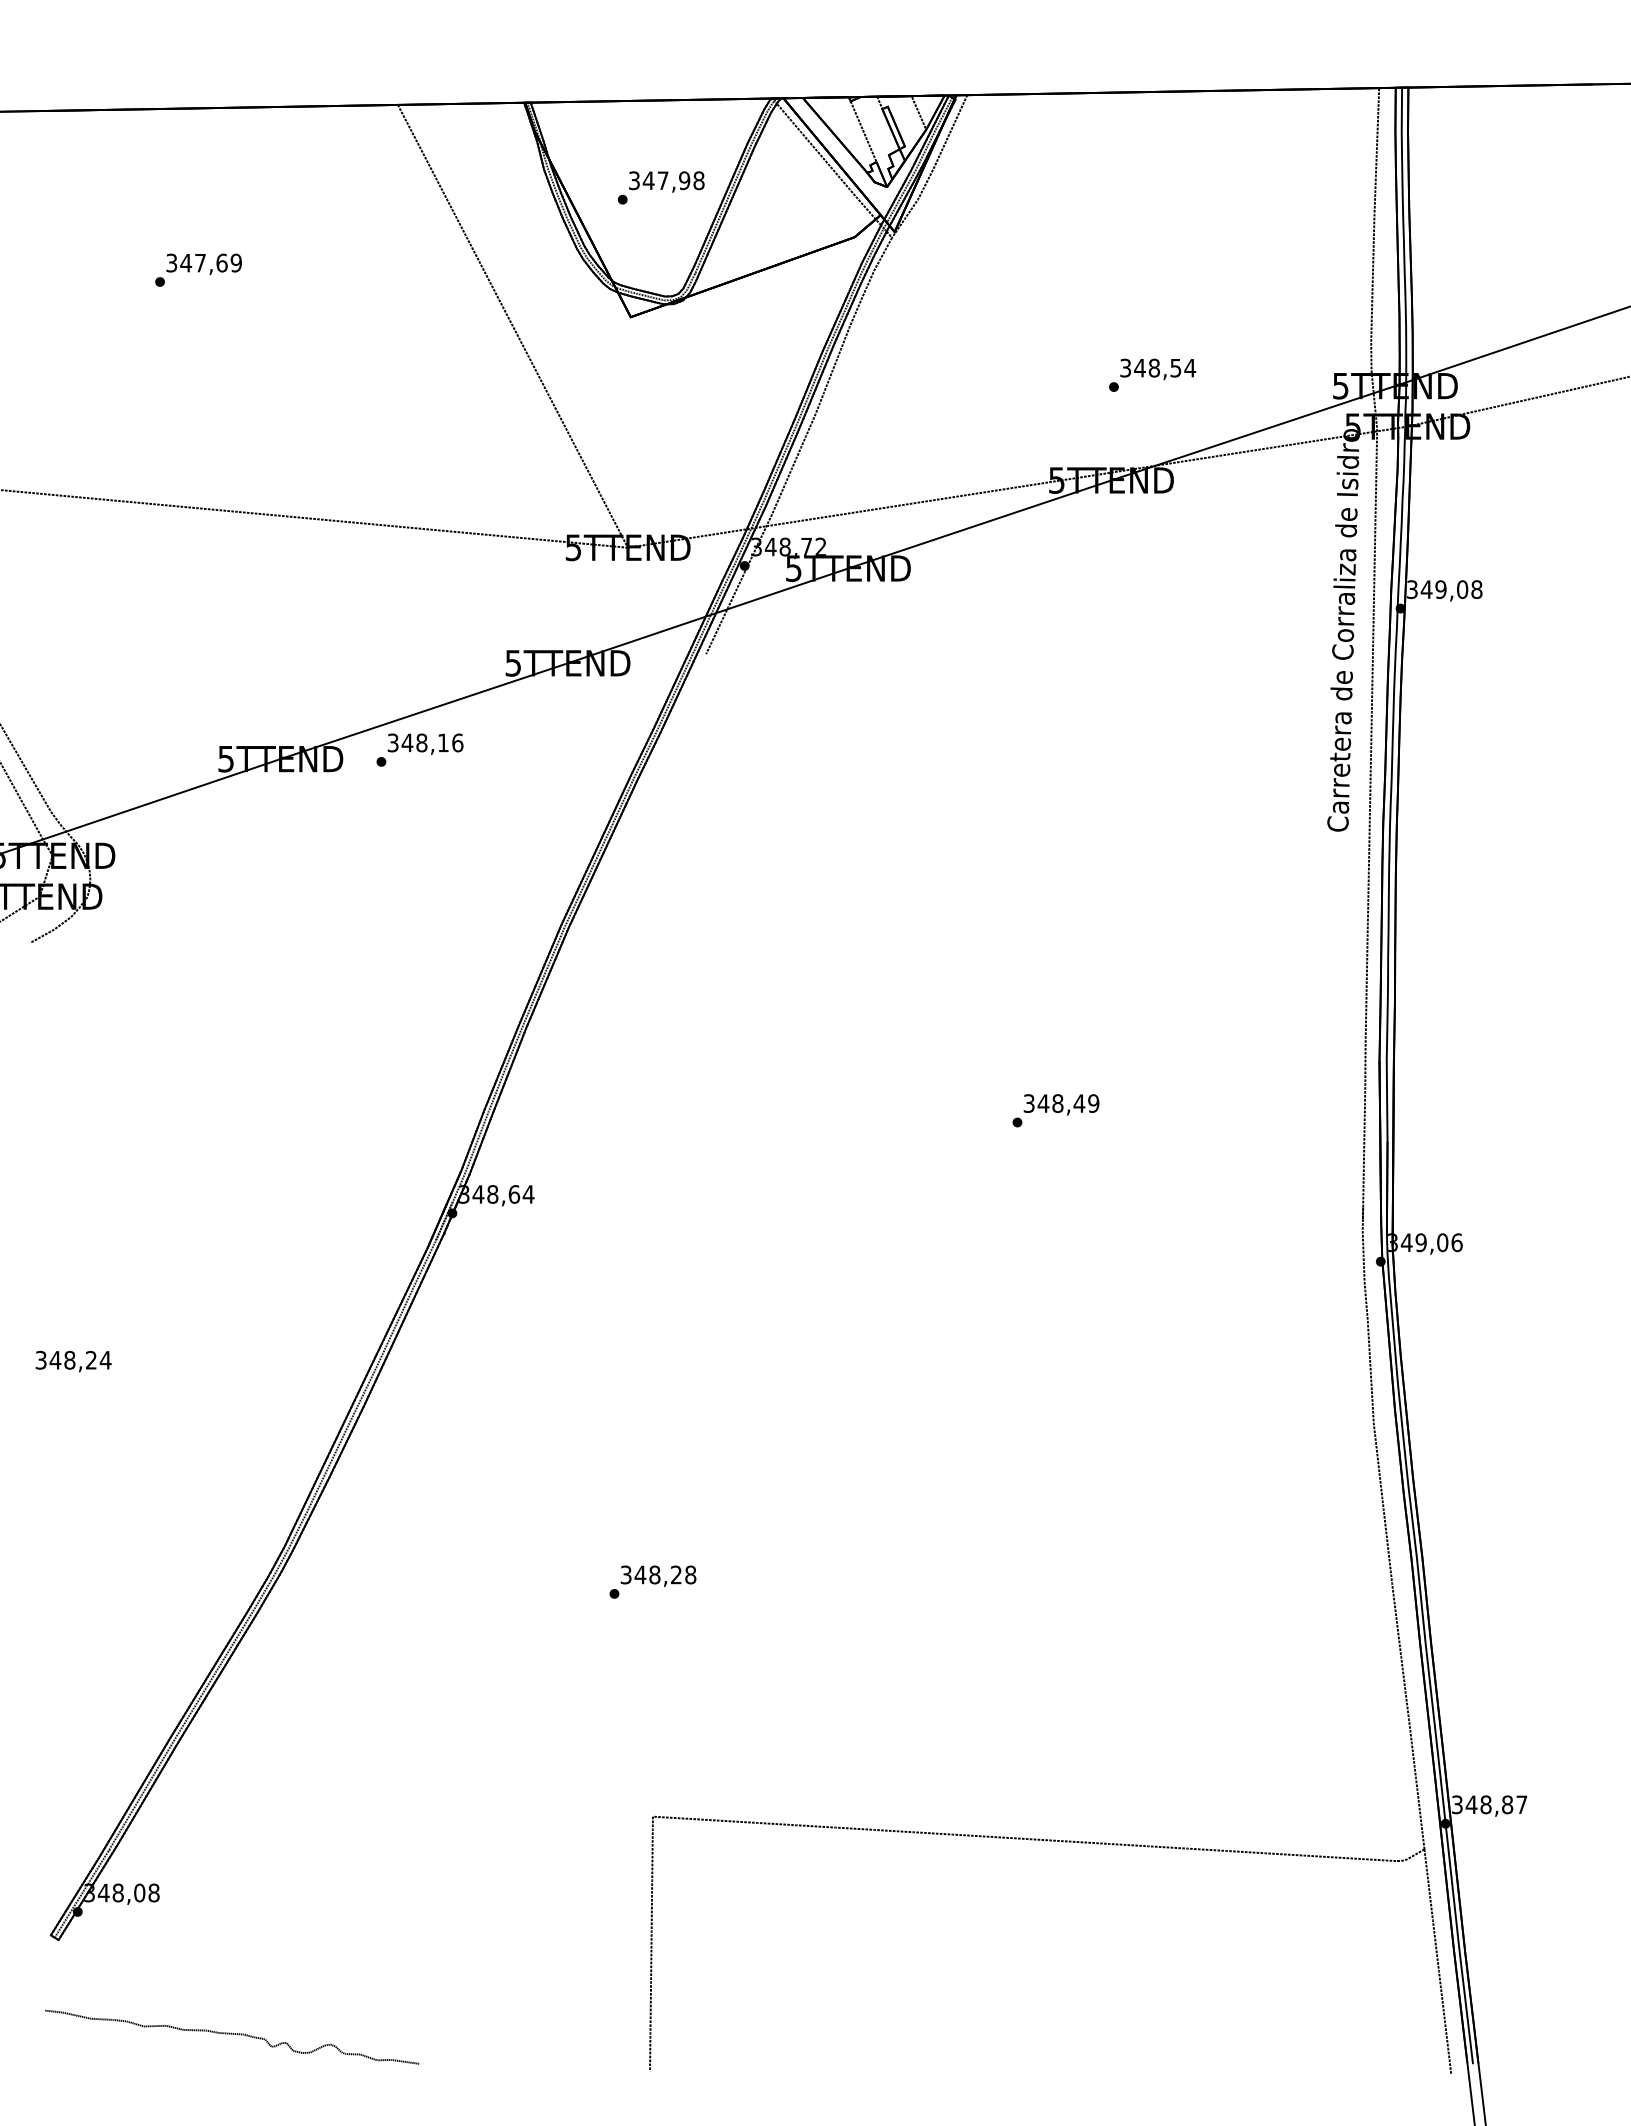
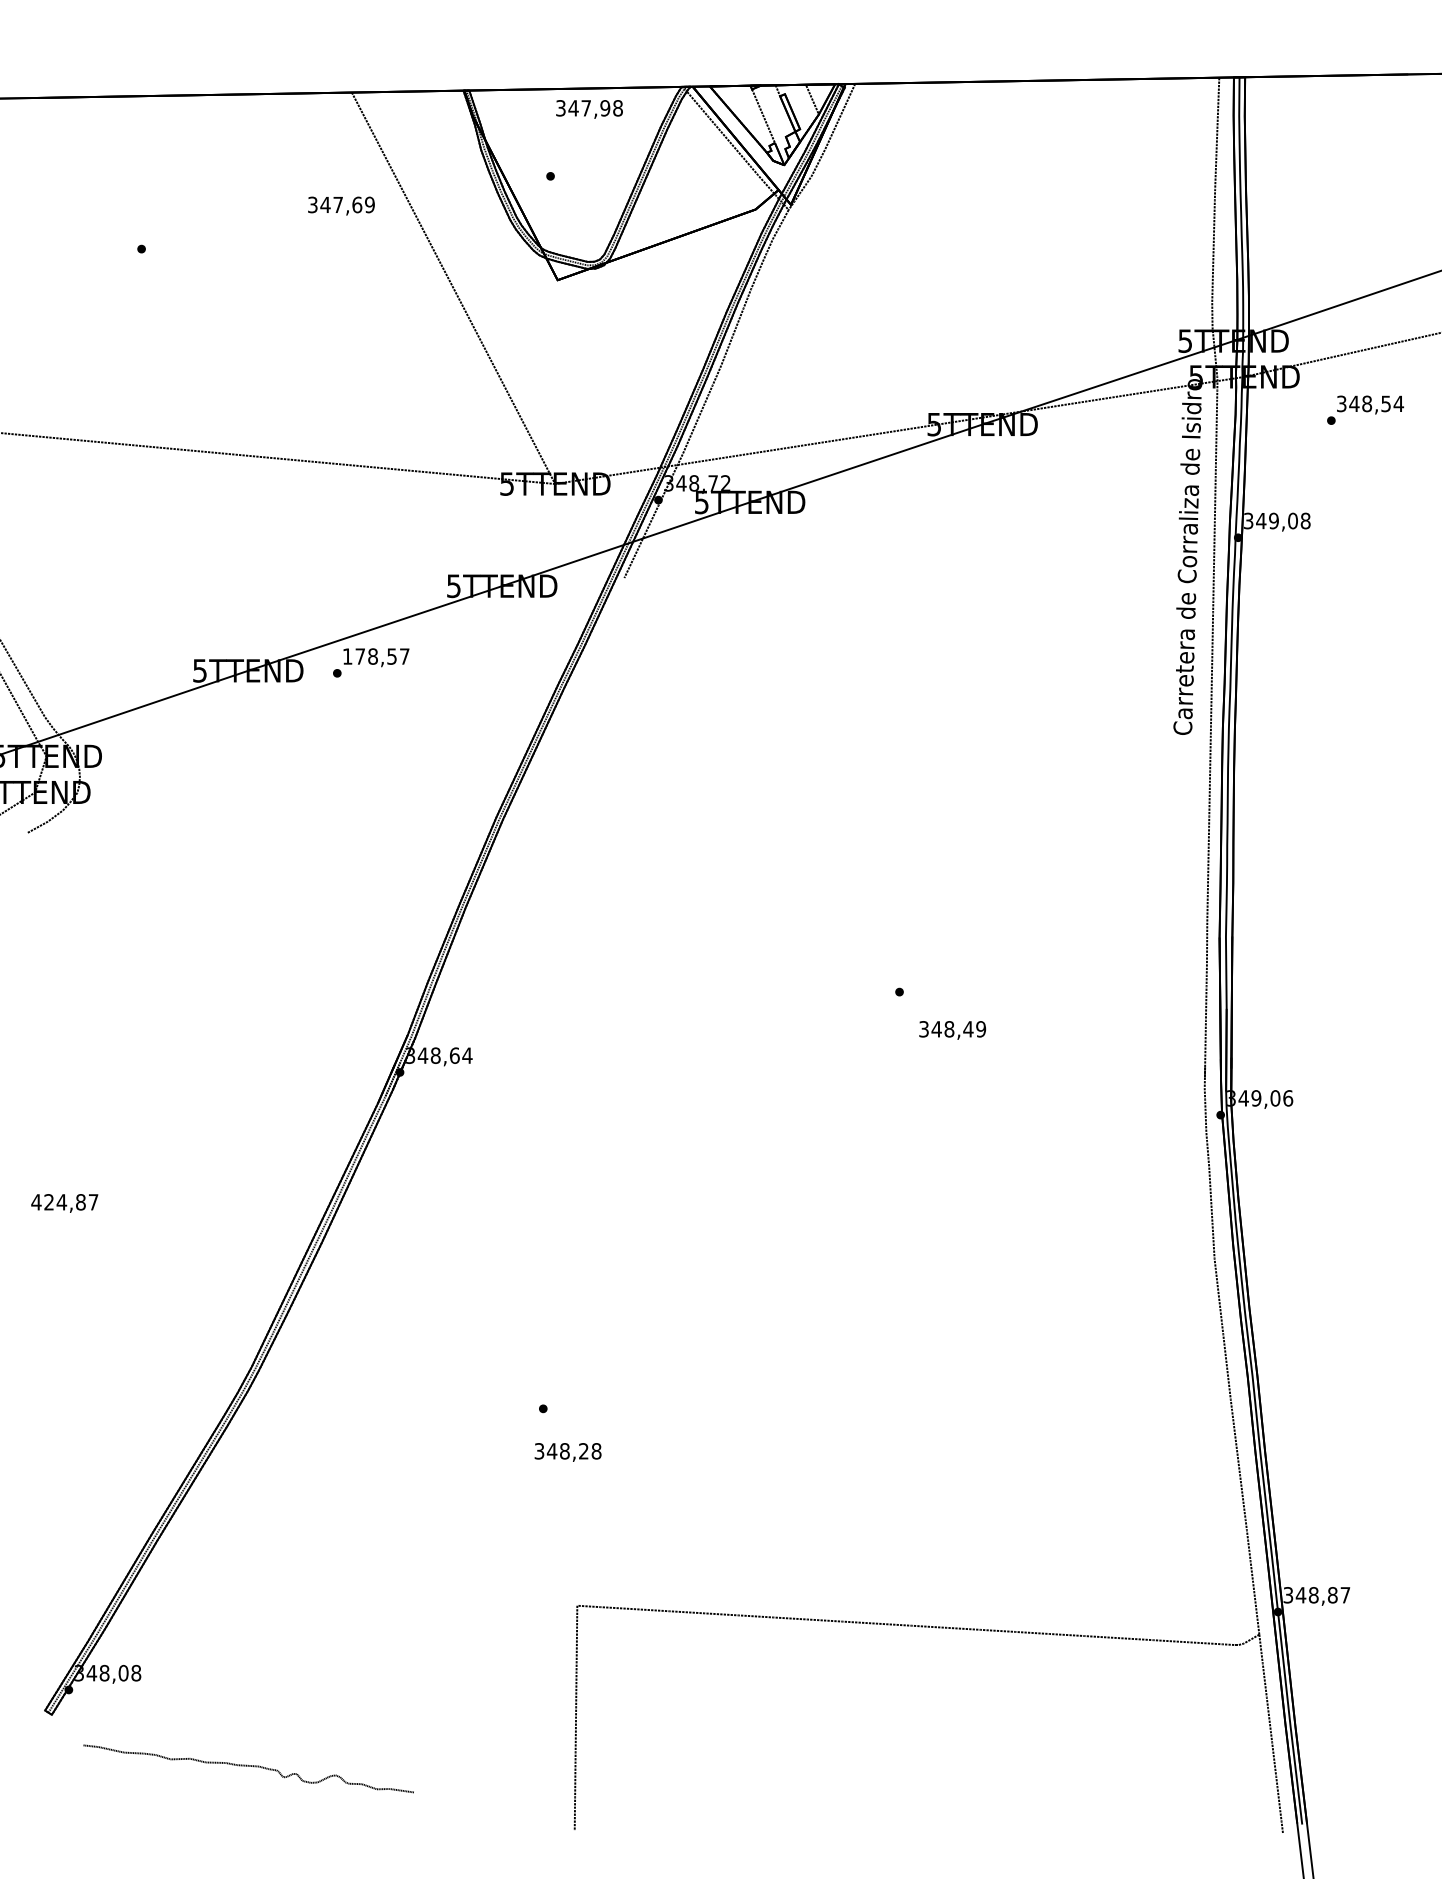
text: (666, 181) -> (589, 108), moved
text: (203, 264) -> (340, 206), moved
text: (1152, 374) -> (1365, 409), moved
text: (425, 742) -> (376, 656), 348,16 -> 178,57
text: (1061, 1104) -> (952, 1030), moved
text: (73, 1359) -> (65, 1201), 348,24 -> 424,87
text: (658, 1575) -> (568, 1451), moved
curve: (232, 2034) -> (248, 1766), moved

